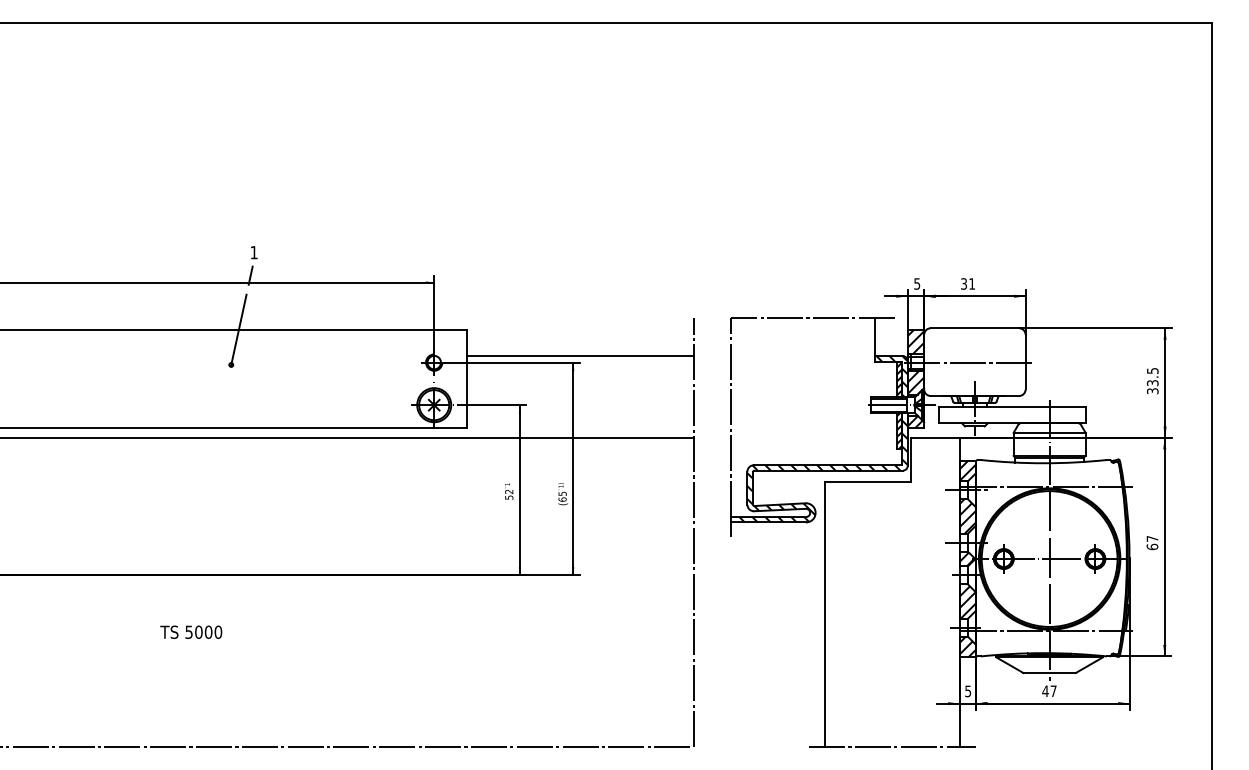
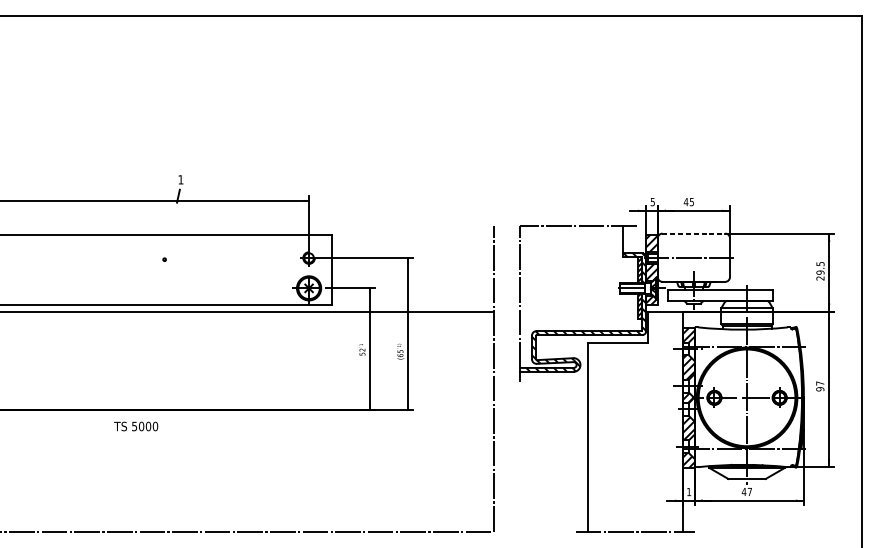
text: (967, 283) -> (688, 201), 31 -> 45
line: (975, 328) -> (694, 233), solid -> dashed
line: (238, 329) -> (169, 234), removed
line: (580, 356) -> (413, 253), removed
text: (1152, 387) -> (820, 275), 33.5 -> 29.5
text: (1152, 546) -> (820, 388), 67 -> 97
text: (191, 631) -> (136, 425), moved
text: (968, 691) -> (689, 492), 5 -> 1

